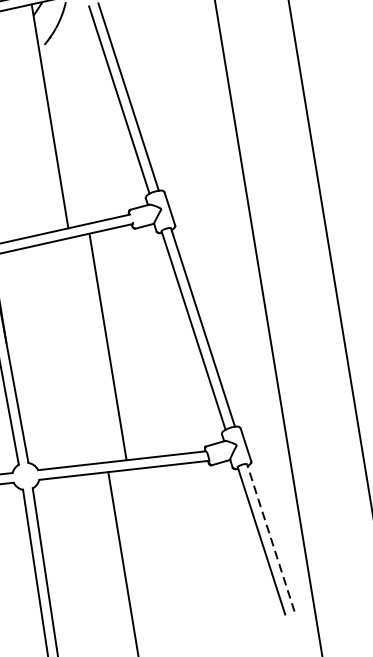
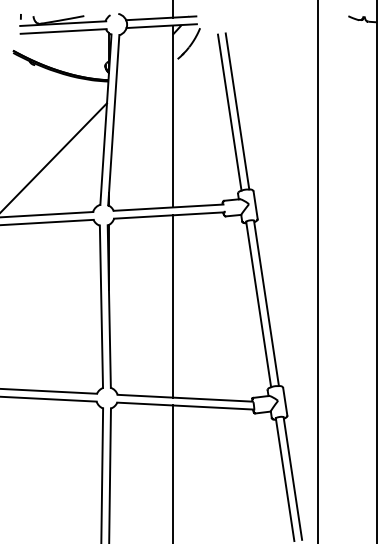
line: (107, 347) -> (172, 306), moved
line: (270, 537) -> (292, 478), dashed -> solid

